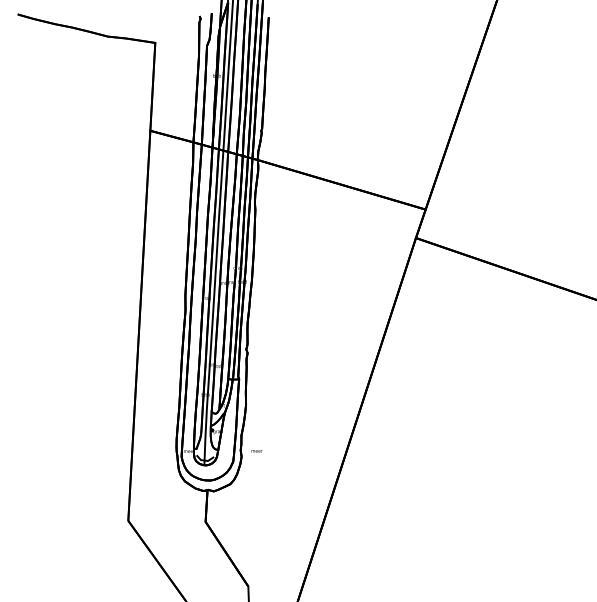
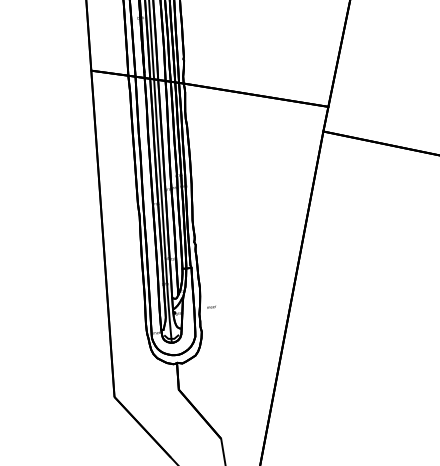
text: (256, 451) -> (211, 307), moved

